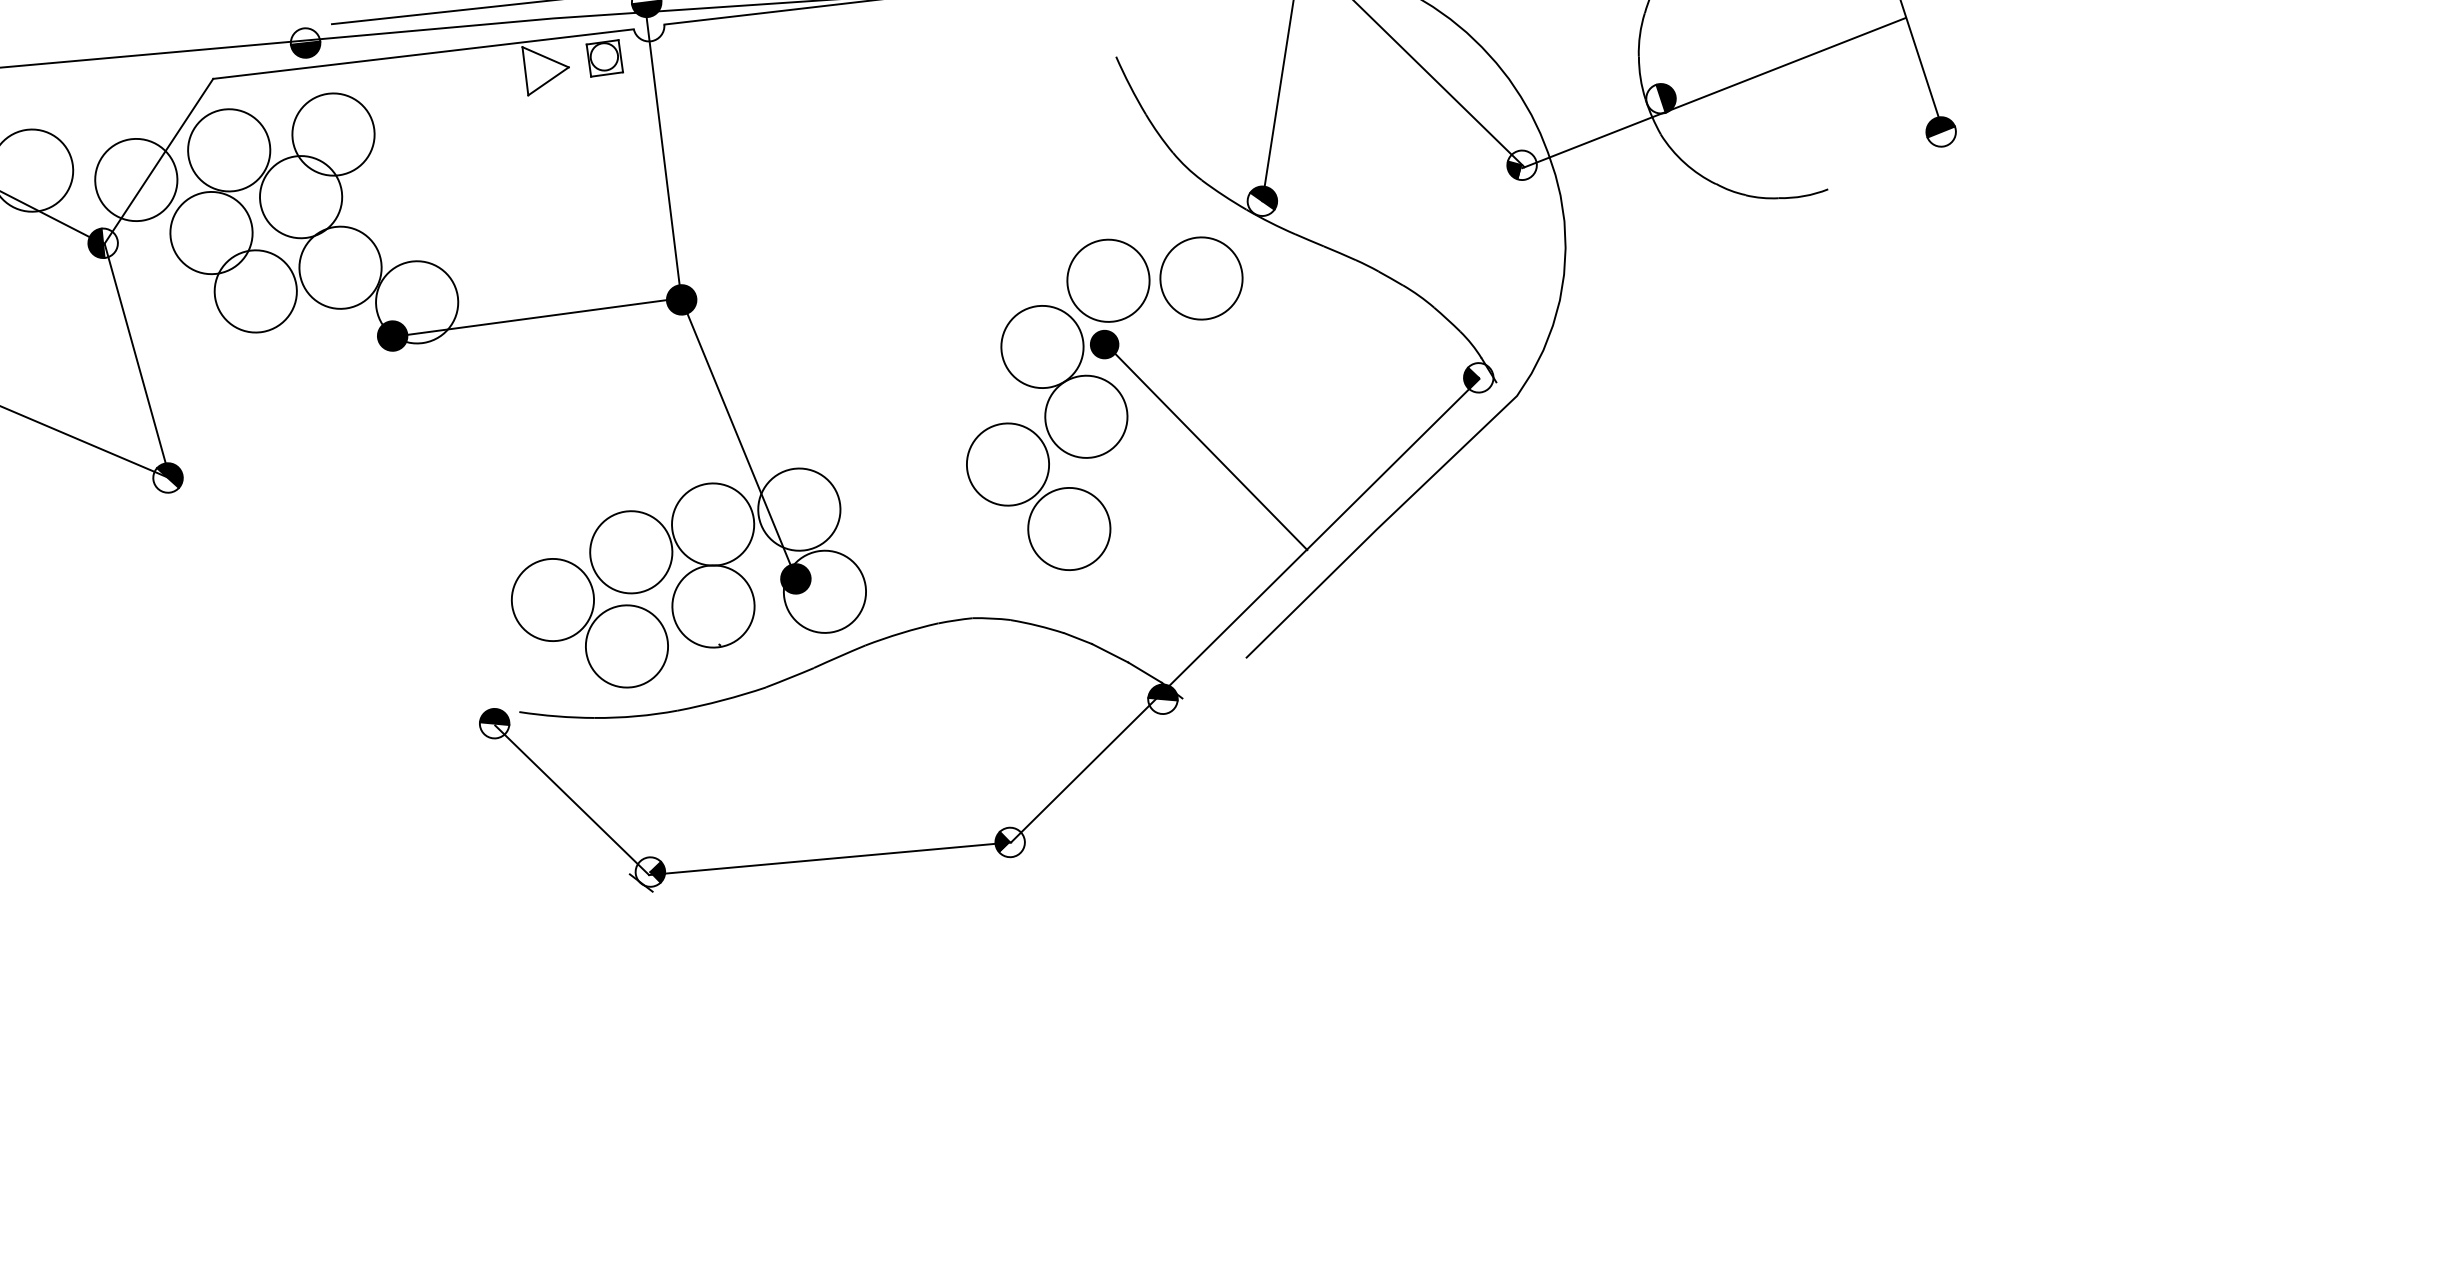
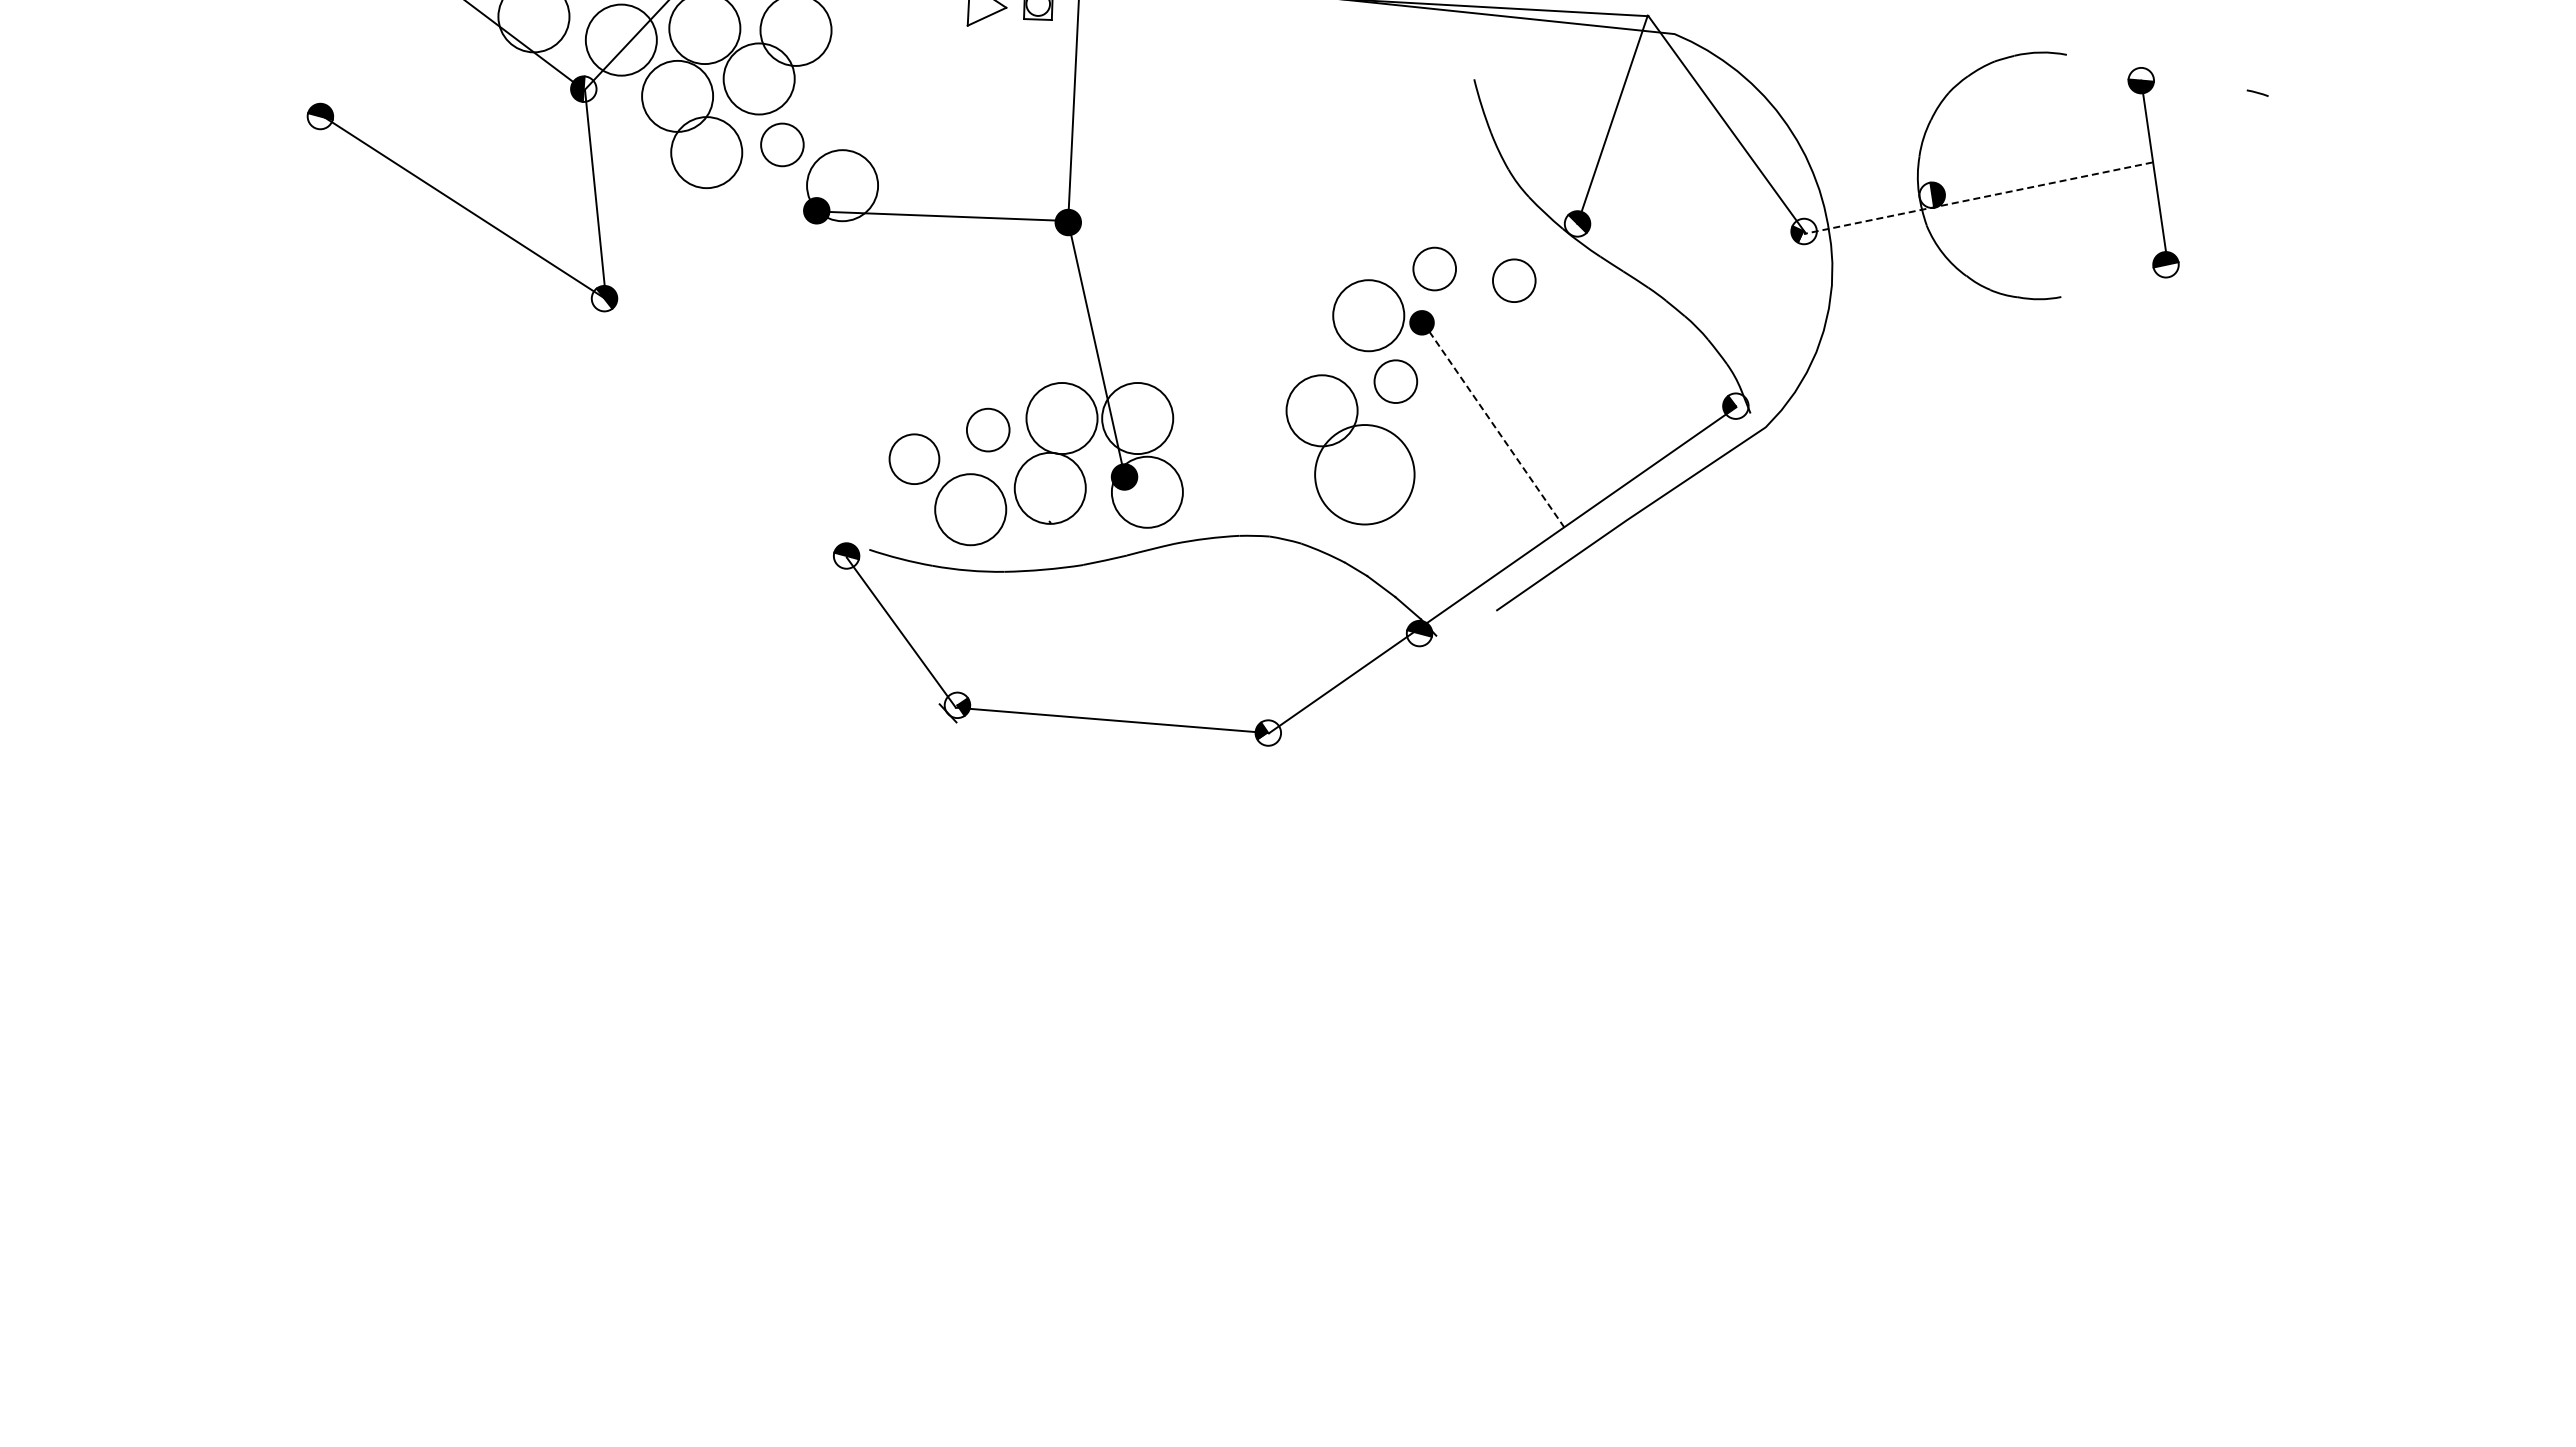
line: (1713, 93) -> (1977, 198), solid -> dashed
circle: (339, 267) -> (781, 144), size x0.6
circle: (1200, 278) -> (1513, 280), size x0.6
circle: (1108, 280) -> (1434, 268), size x0.6
circle: (1085, 416) -> (1395, 381), size x0.6
line: (1211, 452) -> (1497, 430), solid -> dashed
circle: (1068, 528) -> (1364, 474), size x1.4
circle: (630, 551) -> (987, 429), size x0.6
circle: (551, 599) -> (913, 458), size x0.7

